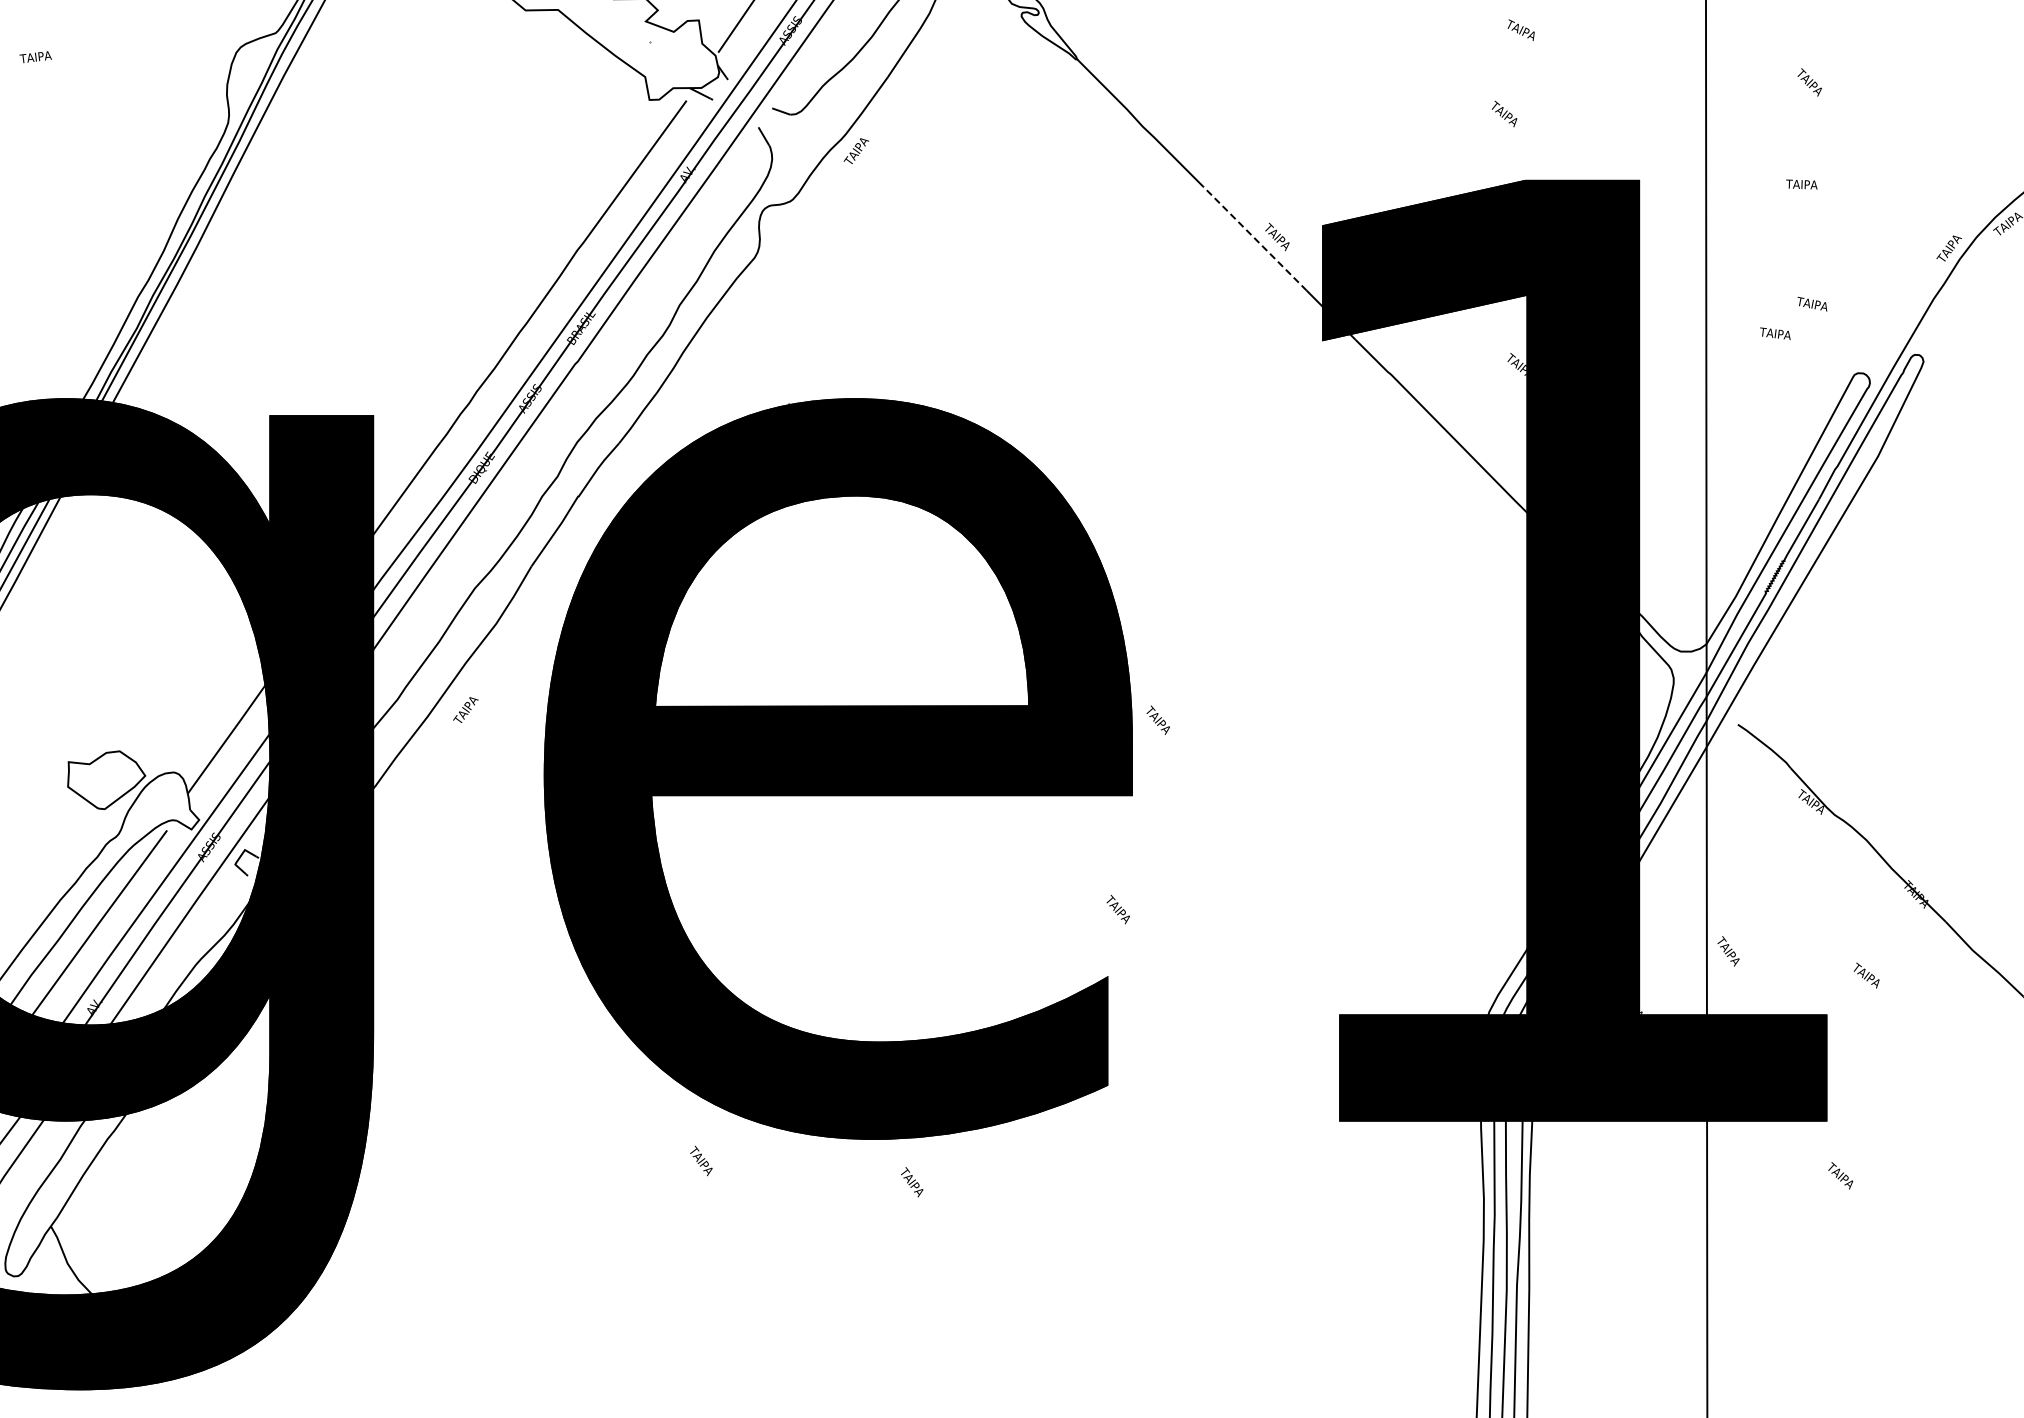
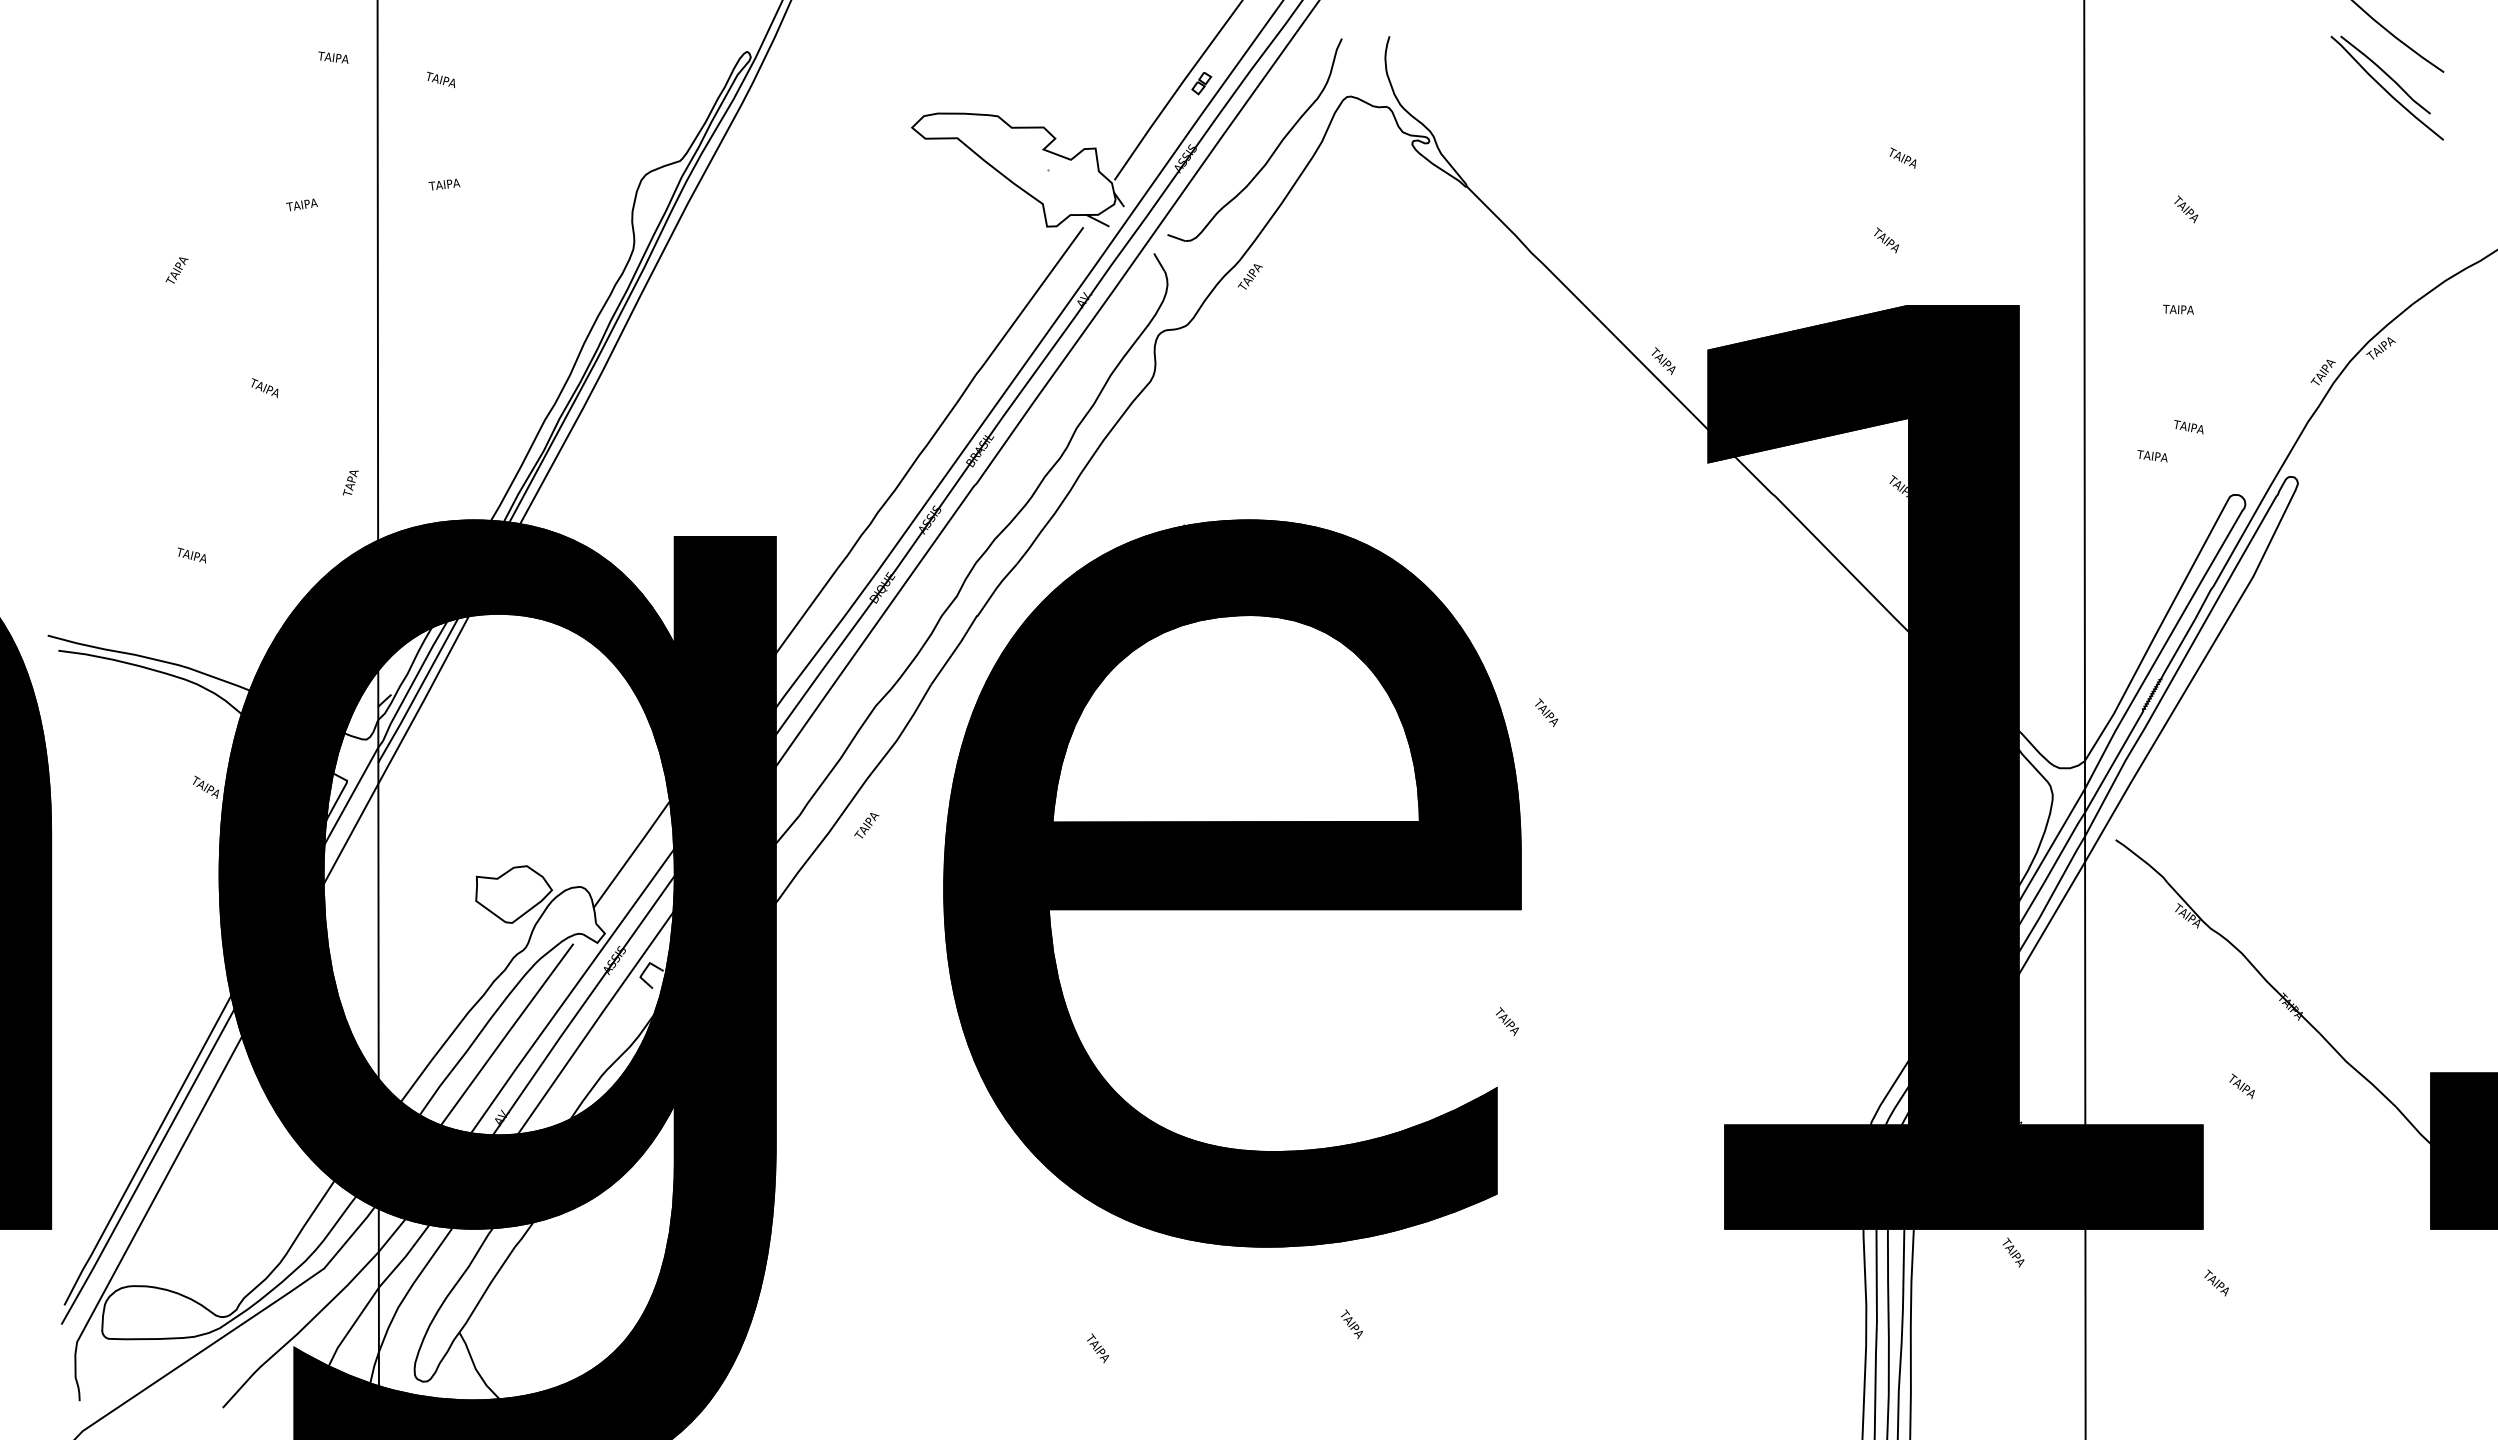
line: (1254, 238) -> (1641, 362), dashed -> solid
text: (1158, 720) -> (1546, 712), moved
text: (1728, 951) -> (2013, 1252), moved
text: (700, 1161) -> (1097, 1348), moved
text: (911, 1182) -> (1351, 1324), moved

